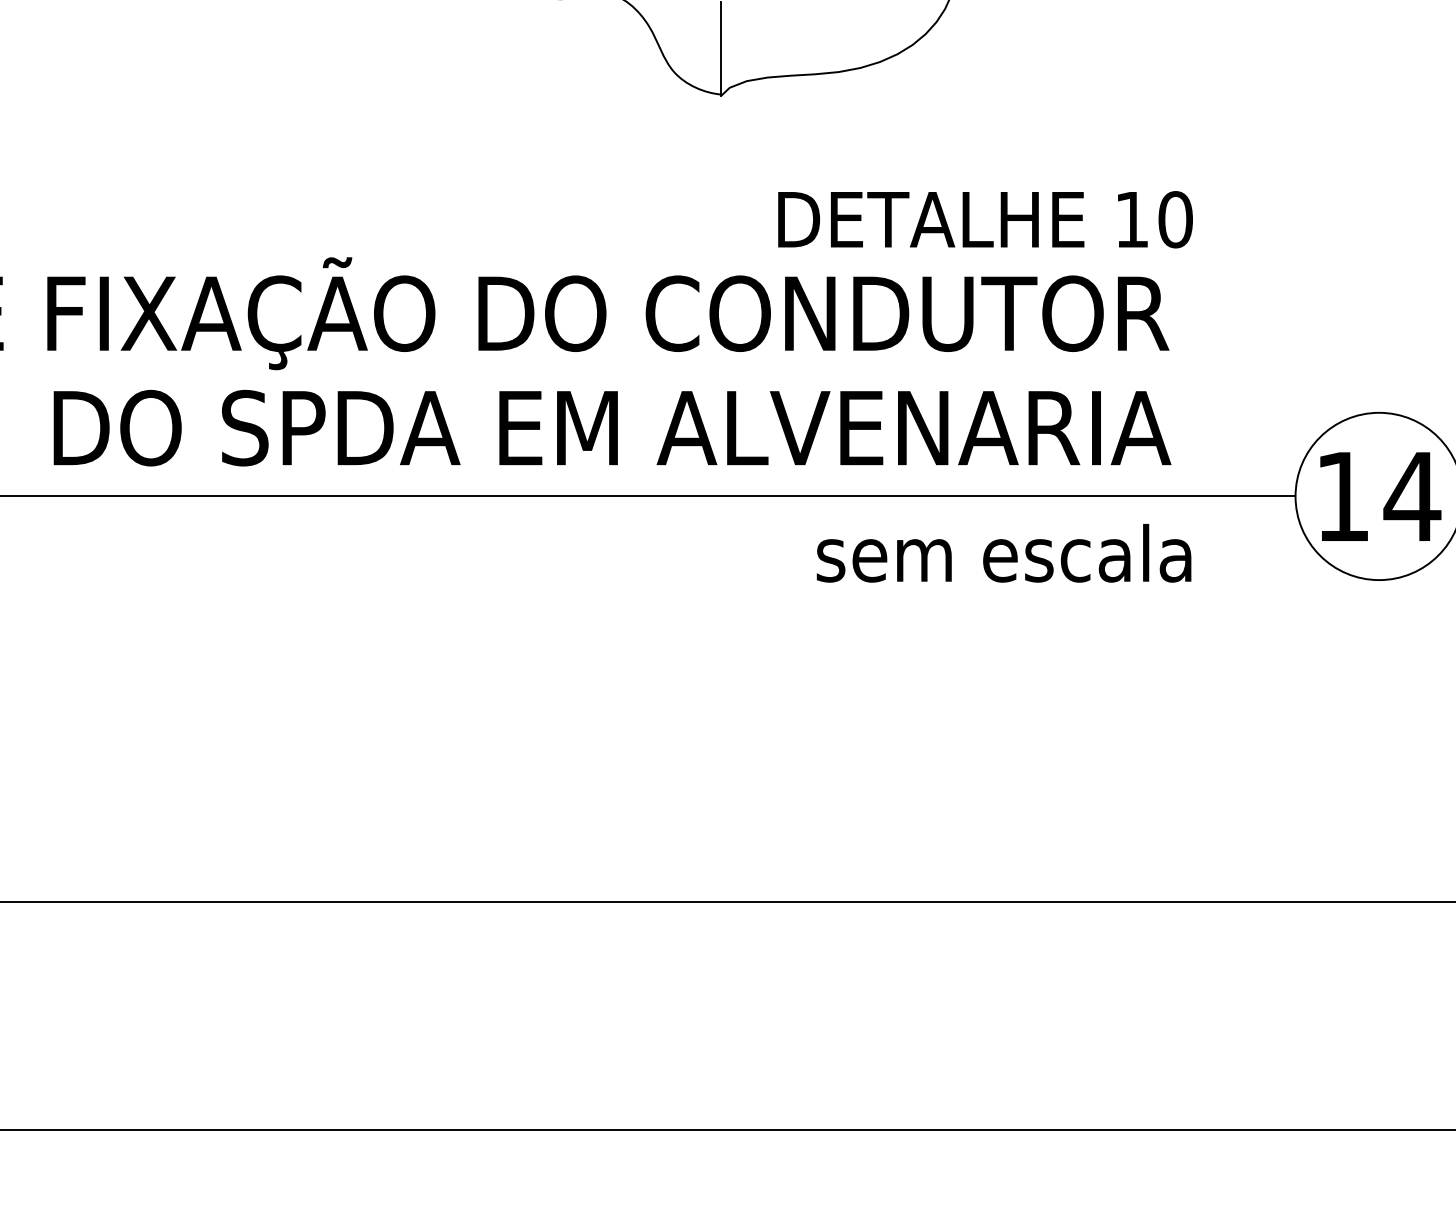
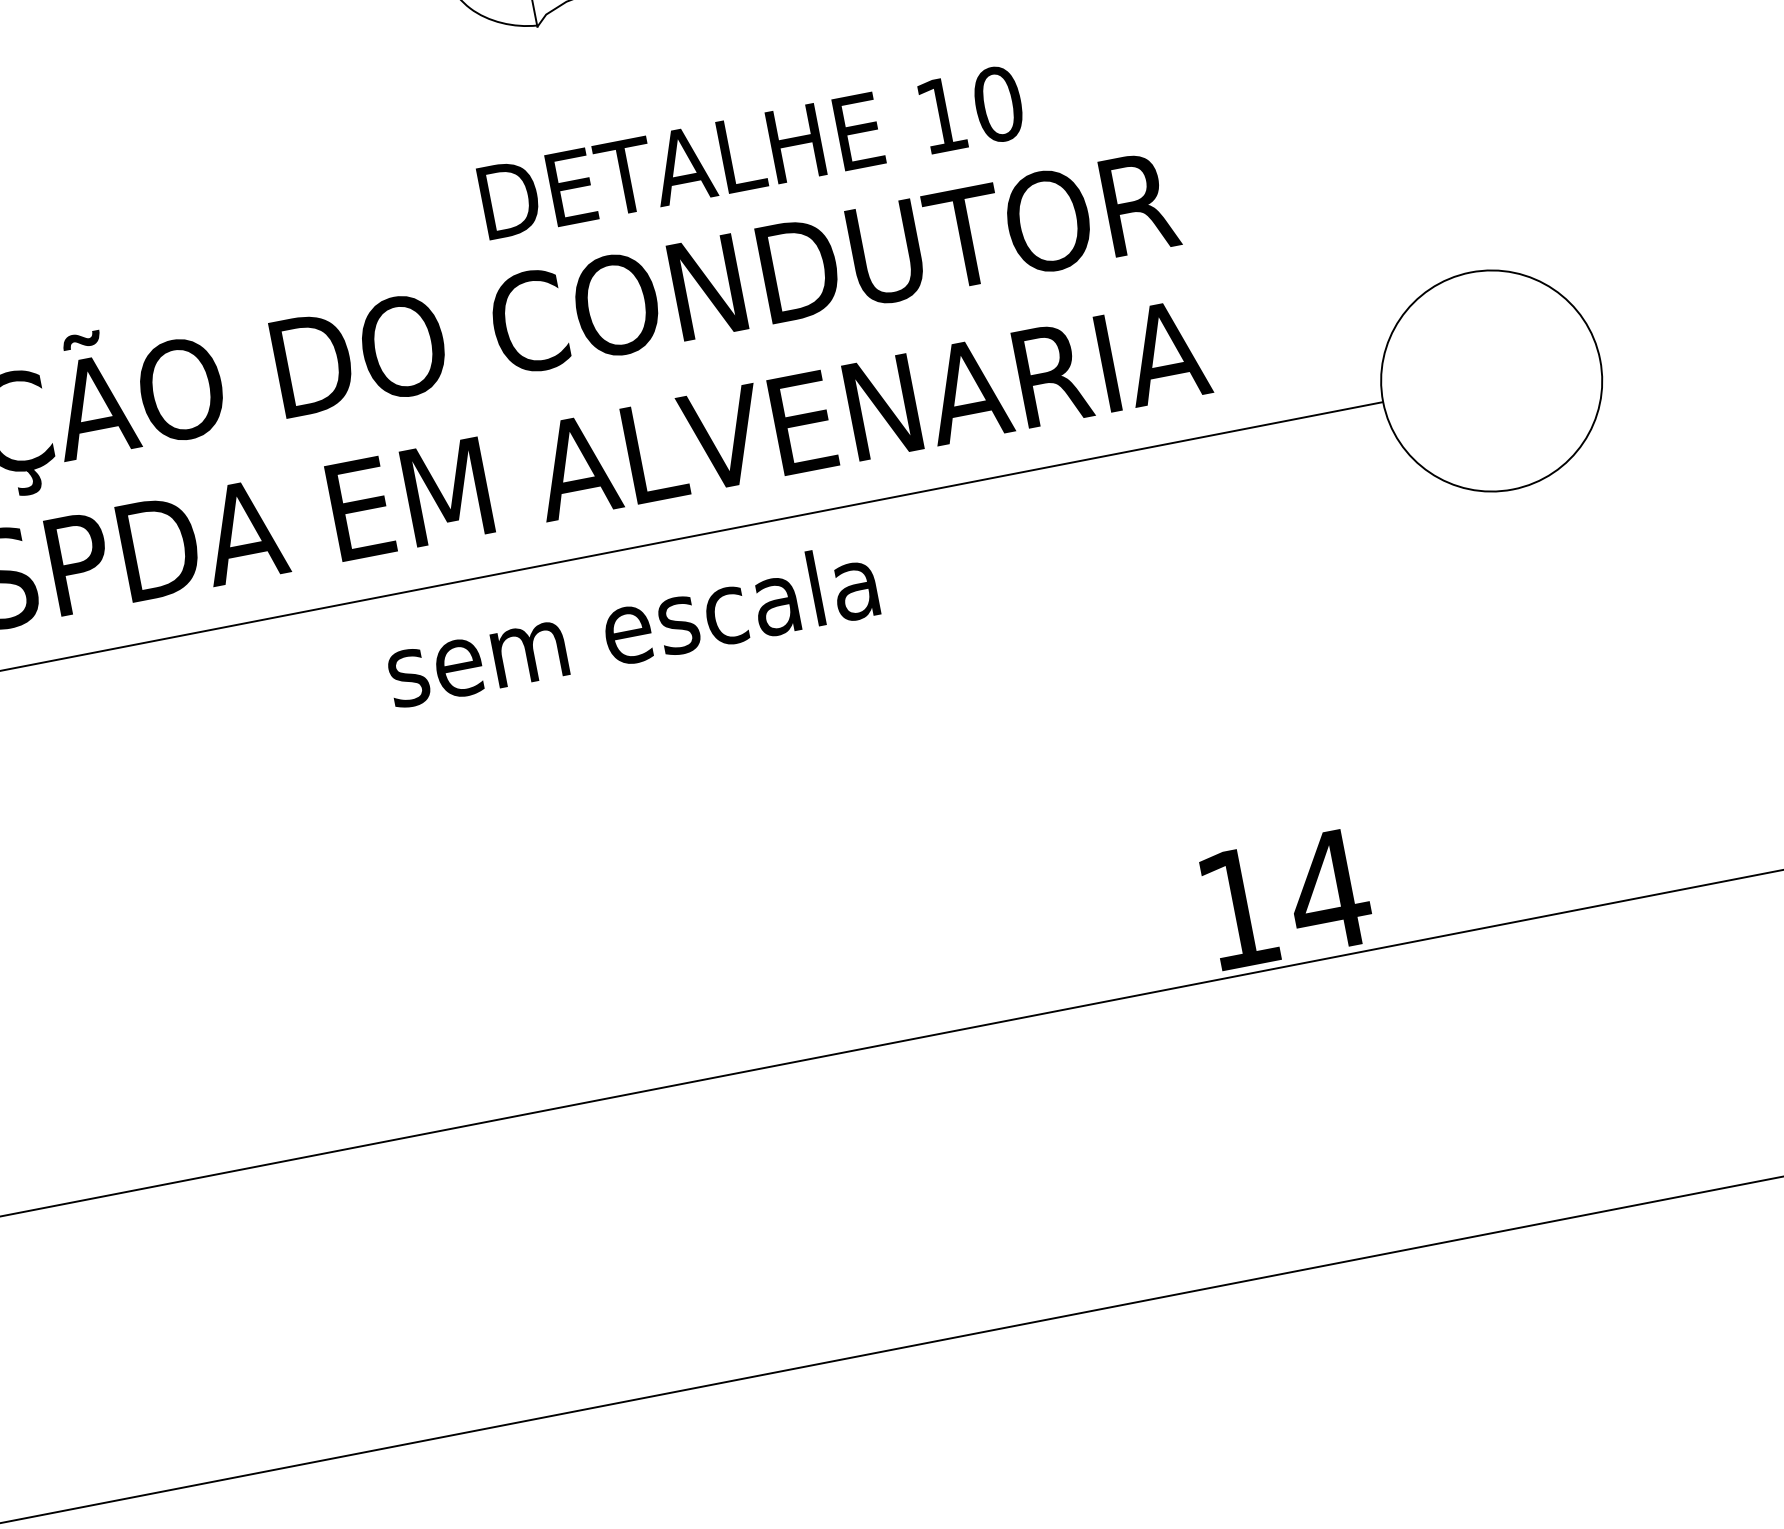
text: (985, 219) -> (751, 152), moved
text: (1380, 496) -> (1287, 898), moved
text: (1003, 553) -> (630, 625), moved

